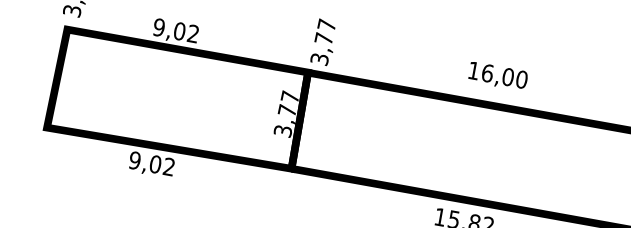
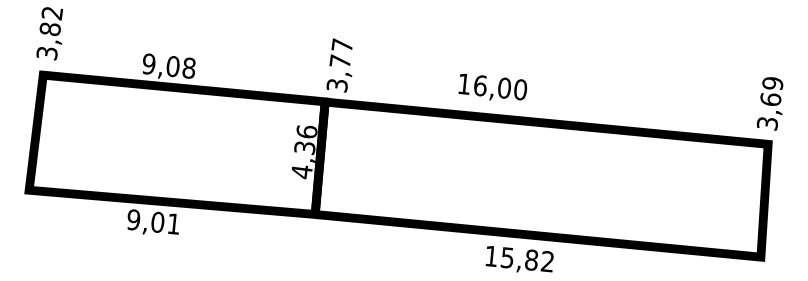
text: (192, 33) -> (188, 67), 9,02 -> 9,08
text: (497, 74) -> (492, 86), moved
text: (286, 113) -> (304, 151), 3,77 -> 4,36
text: (168, 166) -> (172, 223), 9,02 -> 9,01

